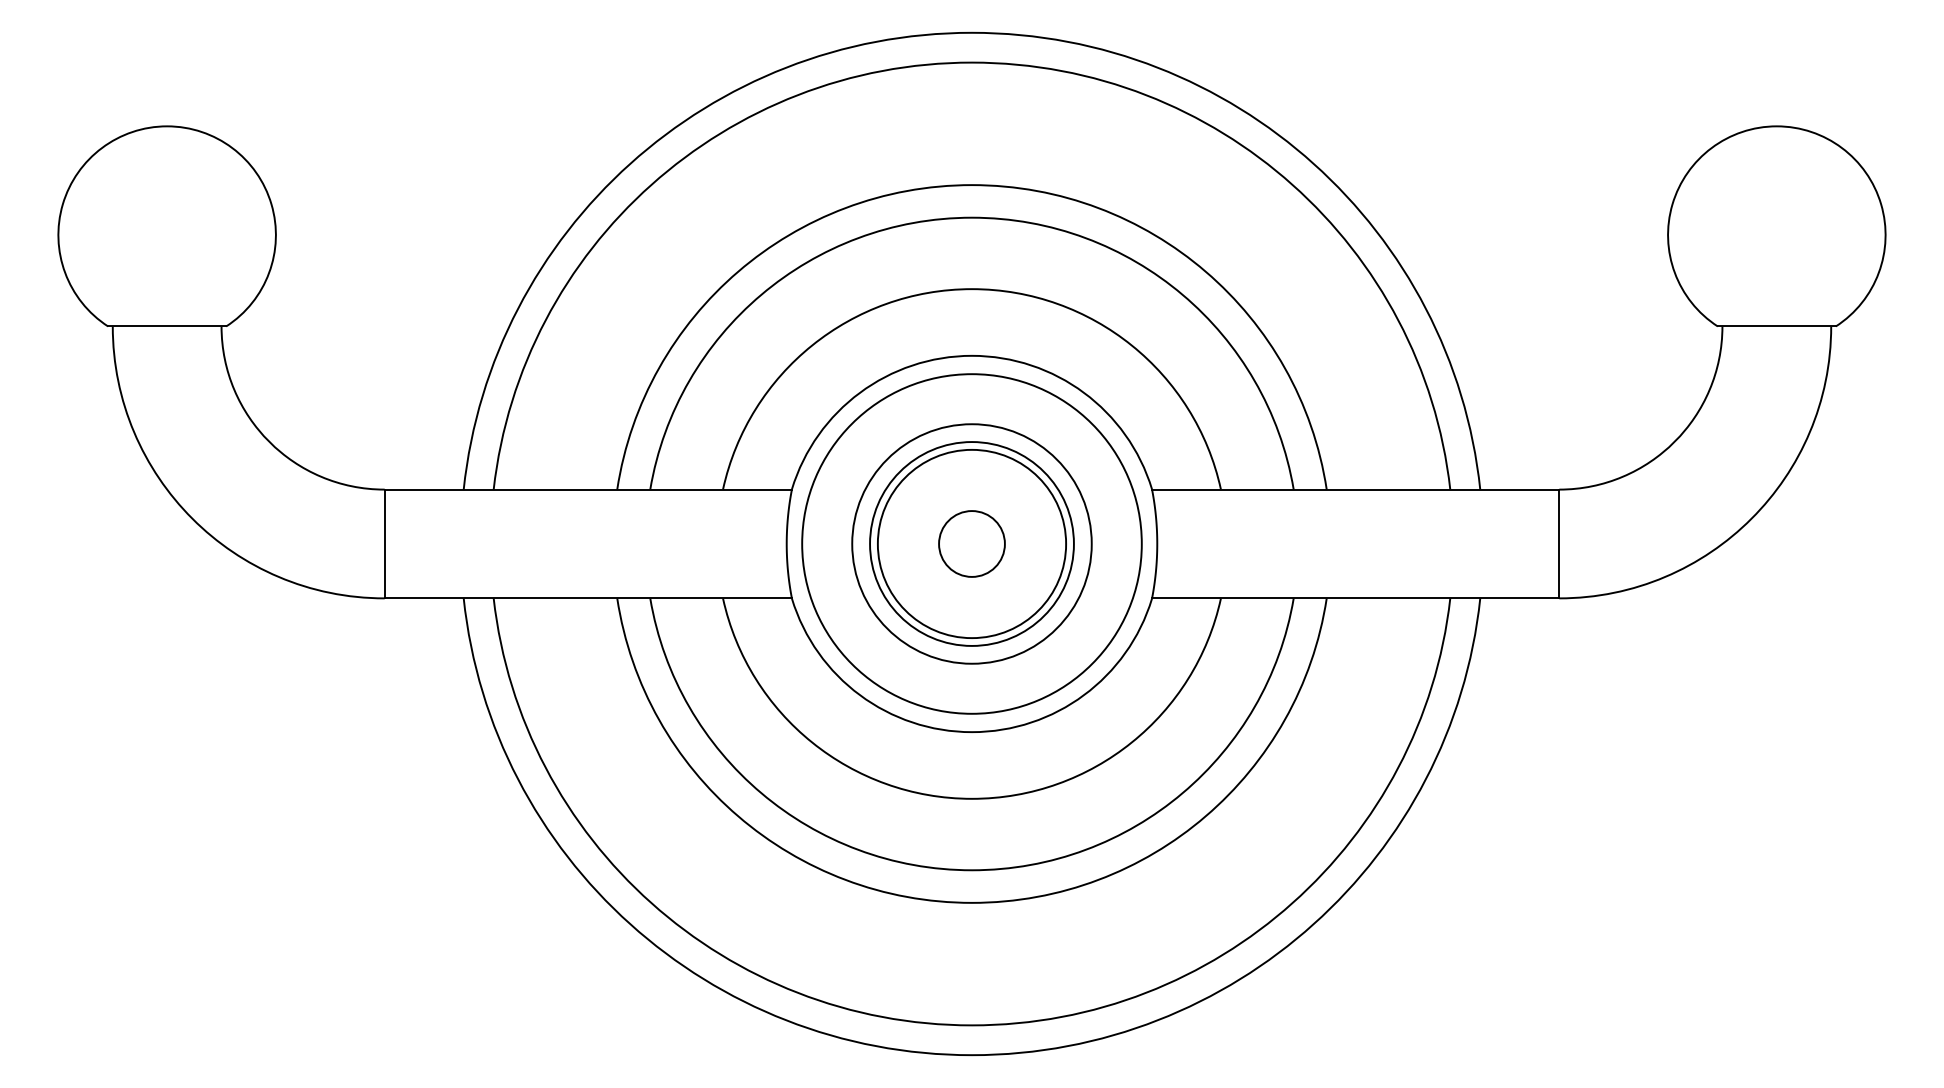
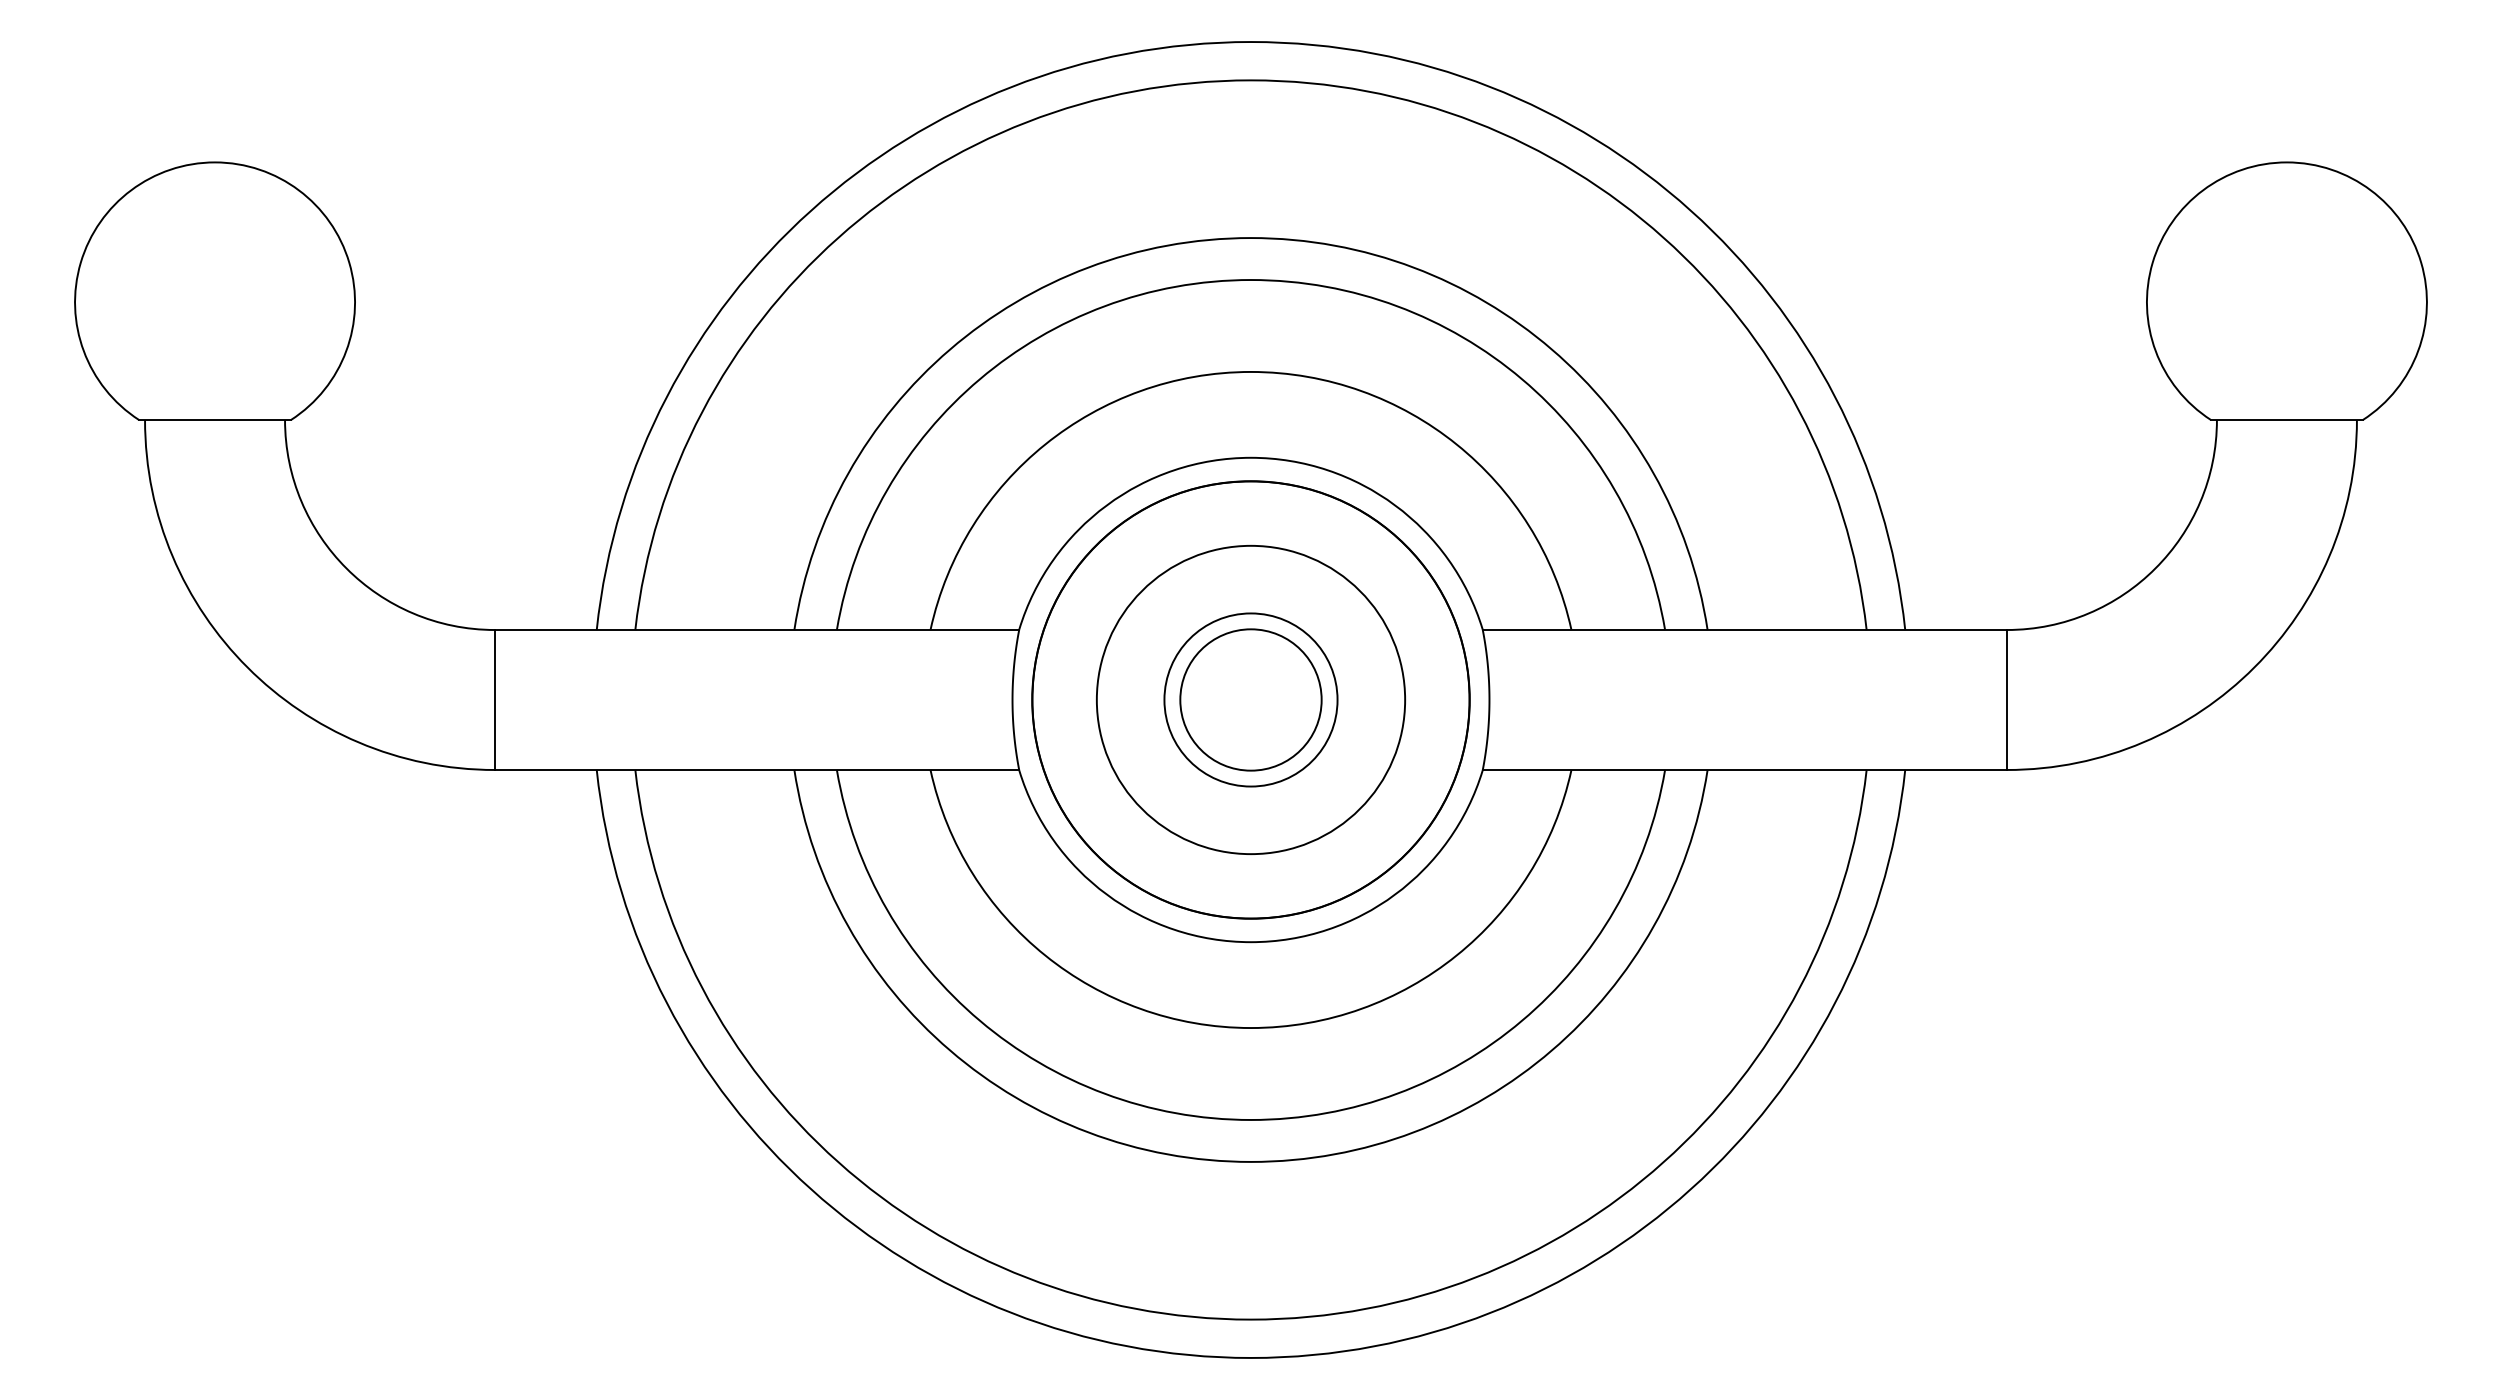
circle: (971, 543) -> (1250, 699), size x0.71
circle: (971, 543) -> (1250, 699), size x1.67
circle: (971, 543) -> (1250, 699), size x1.67

